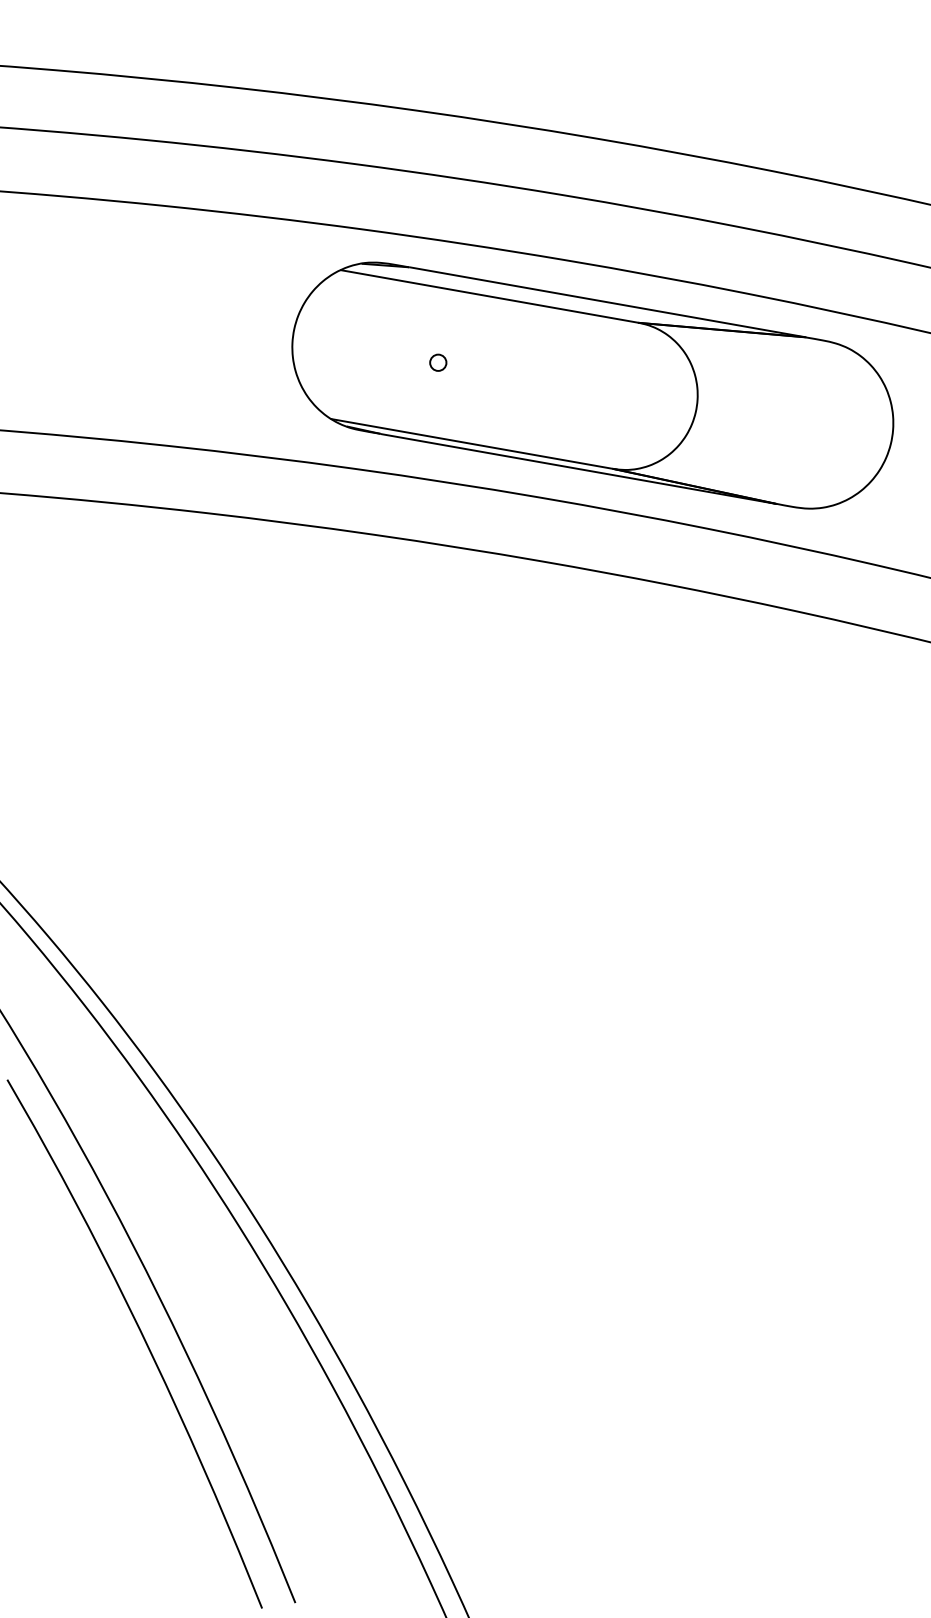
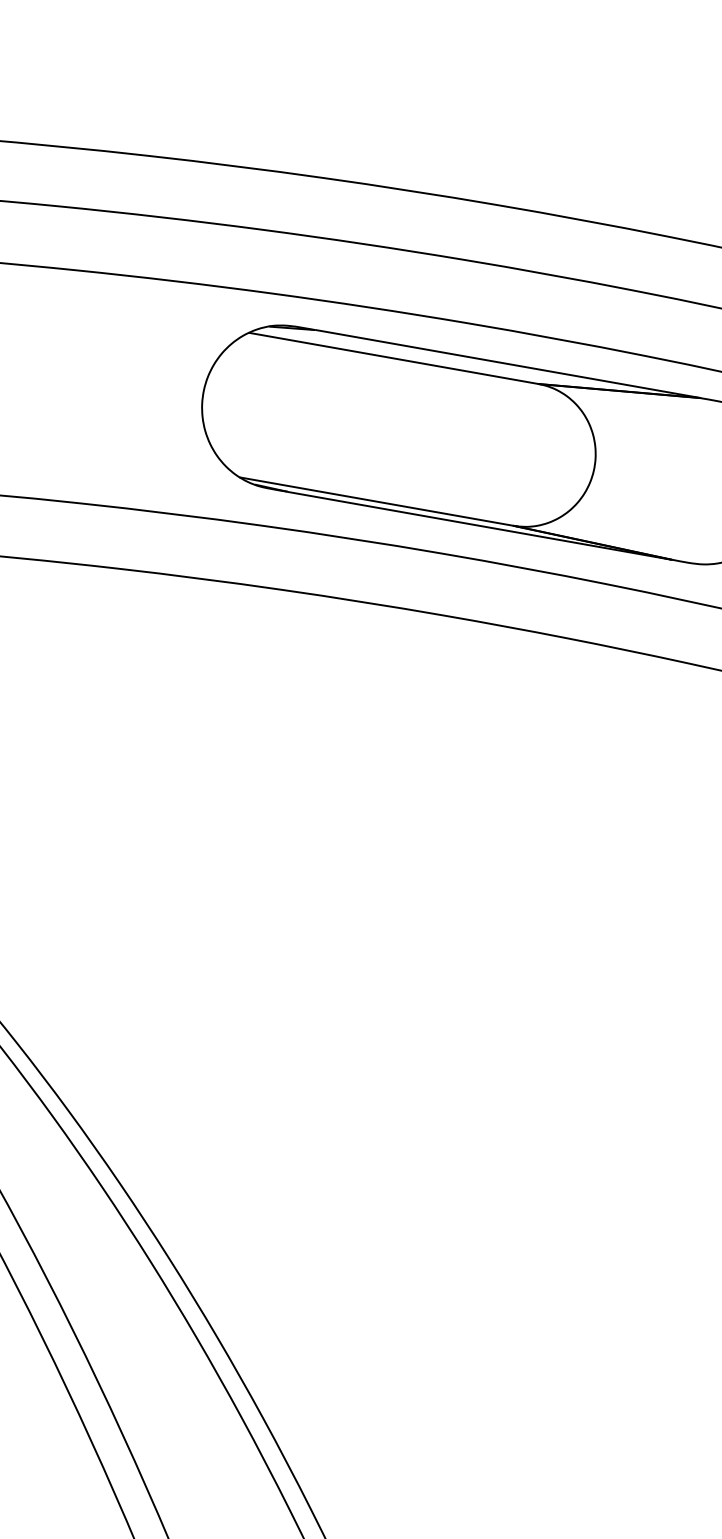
circle: (438, 362) -> (344, 422), removed

